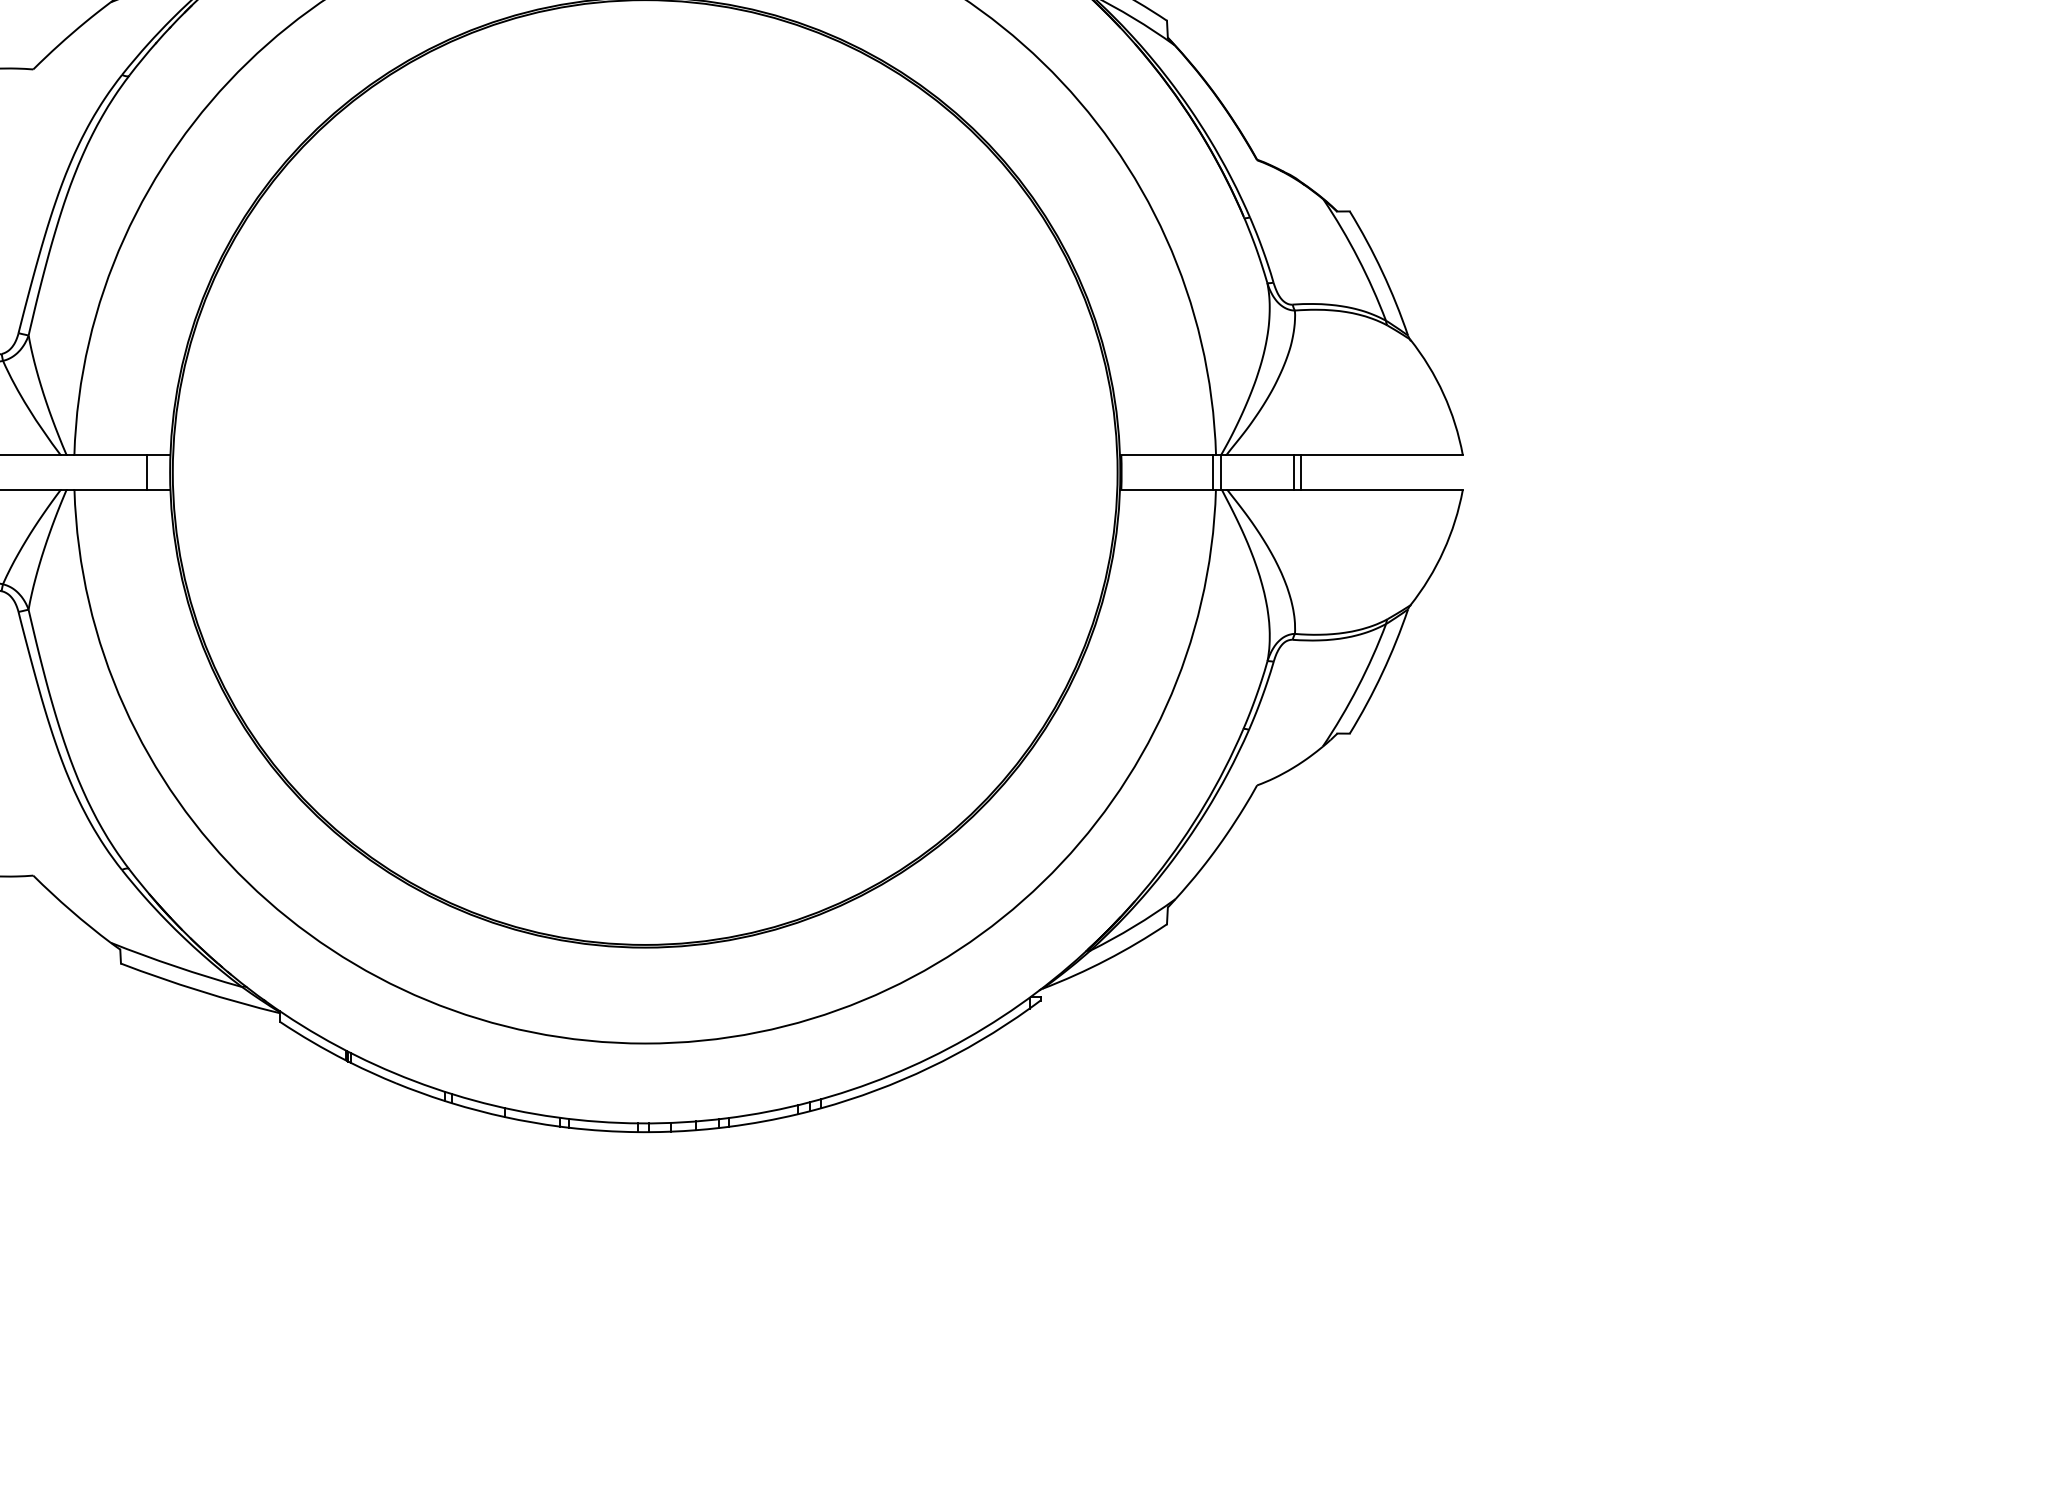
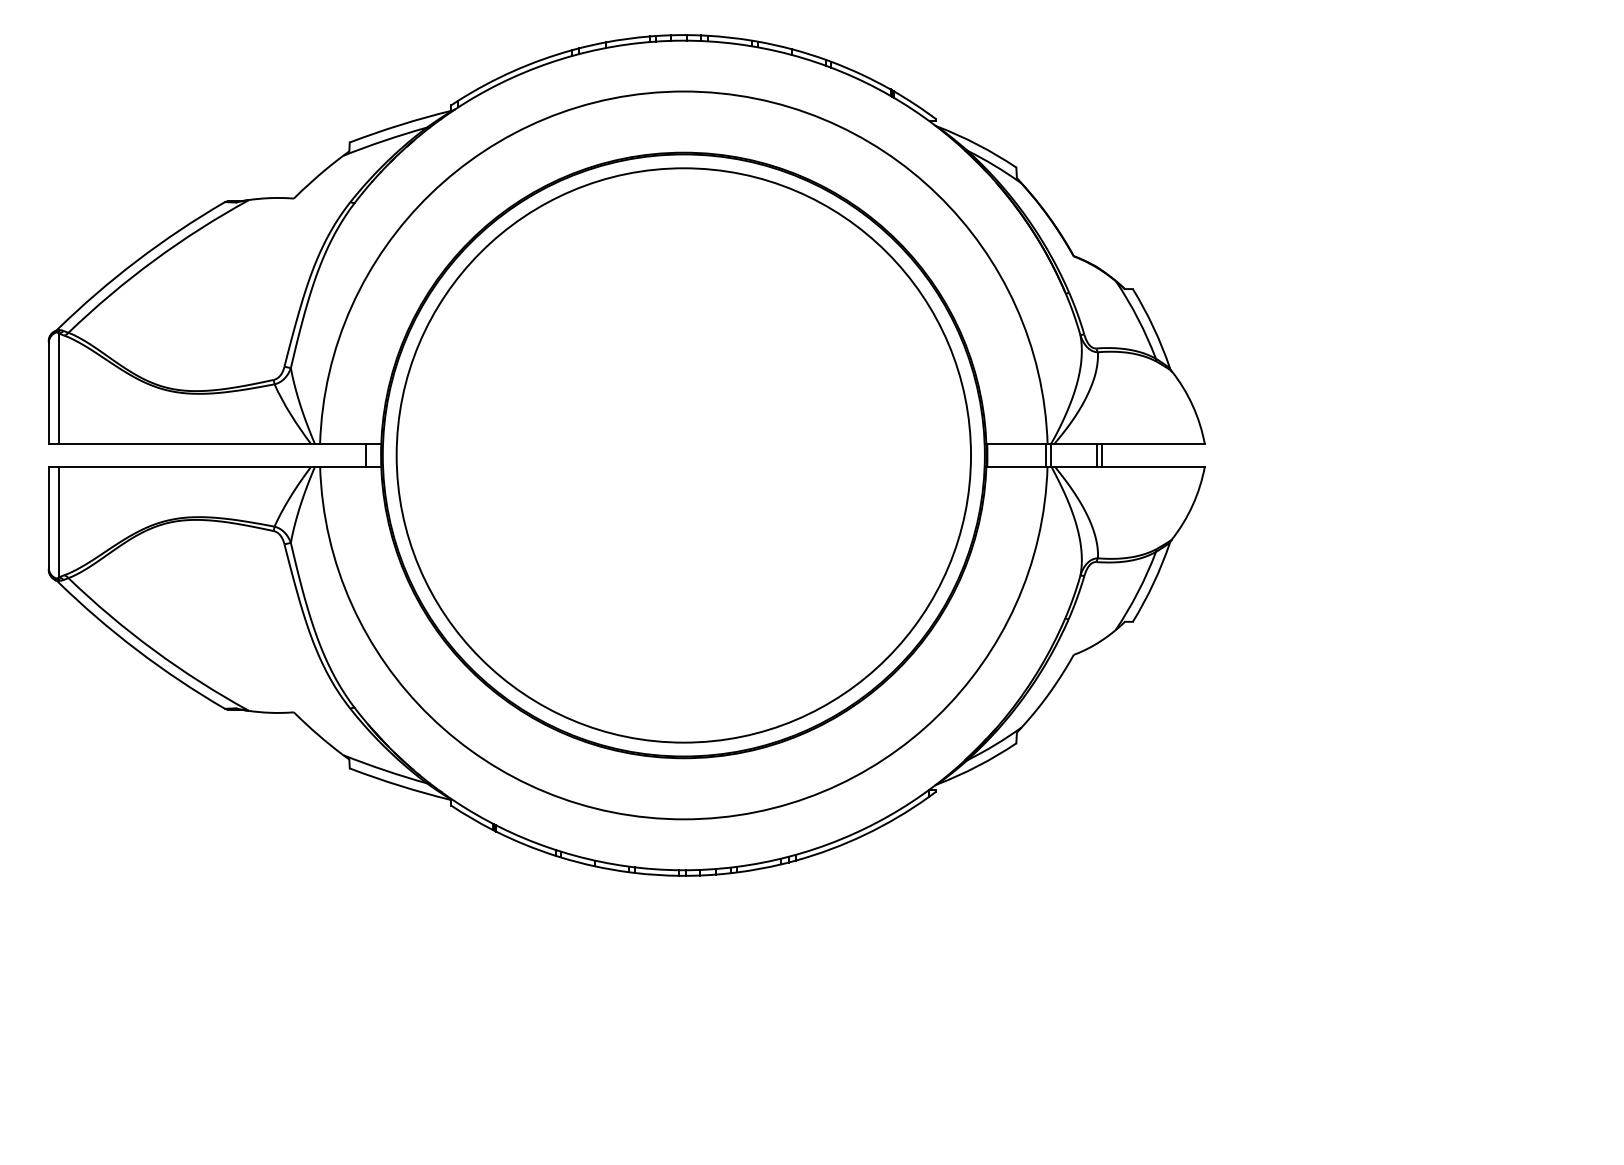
circle: (644, 472) -> (683, 455), added

